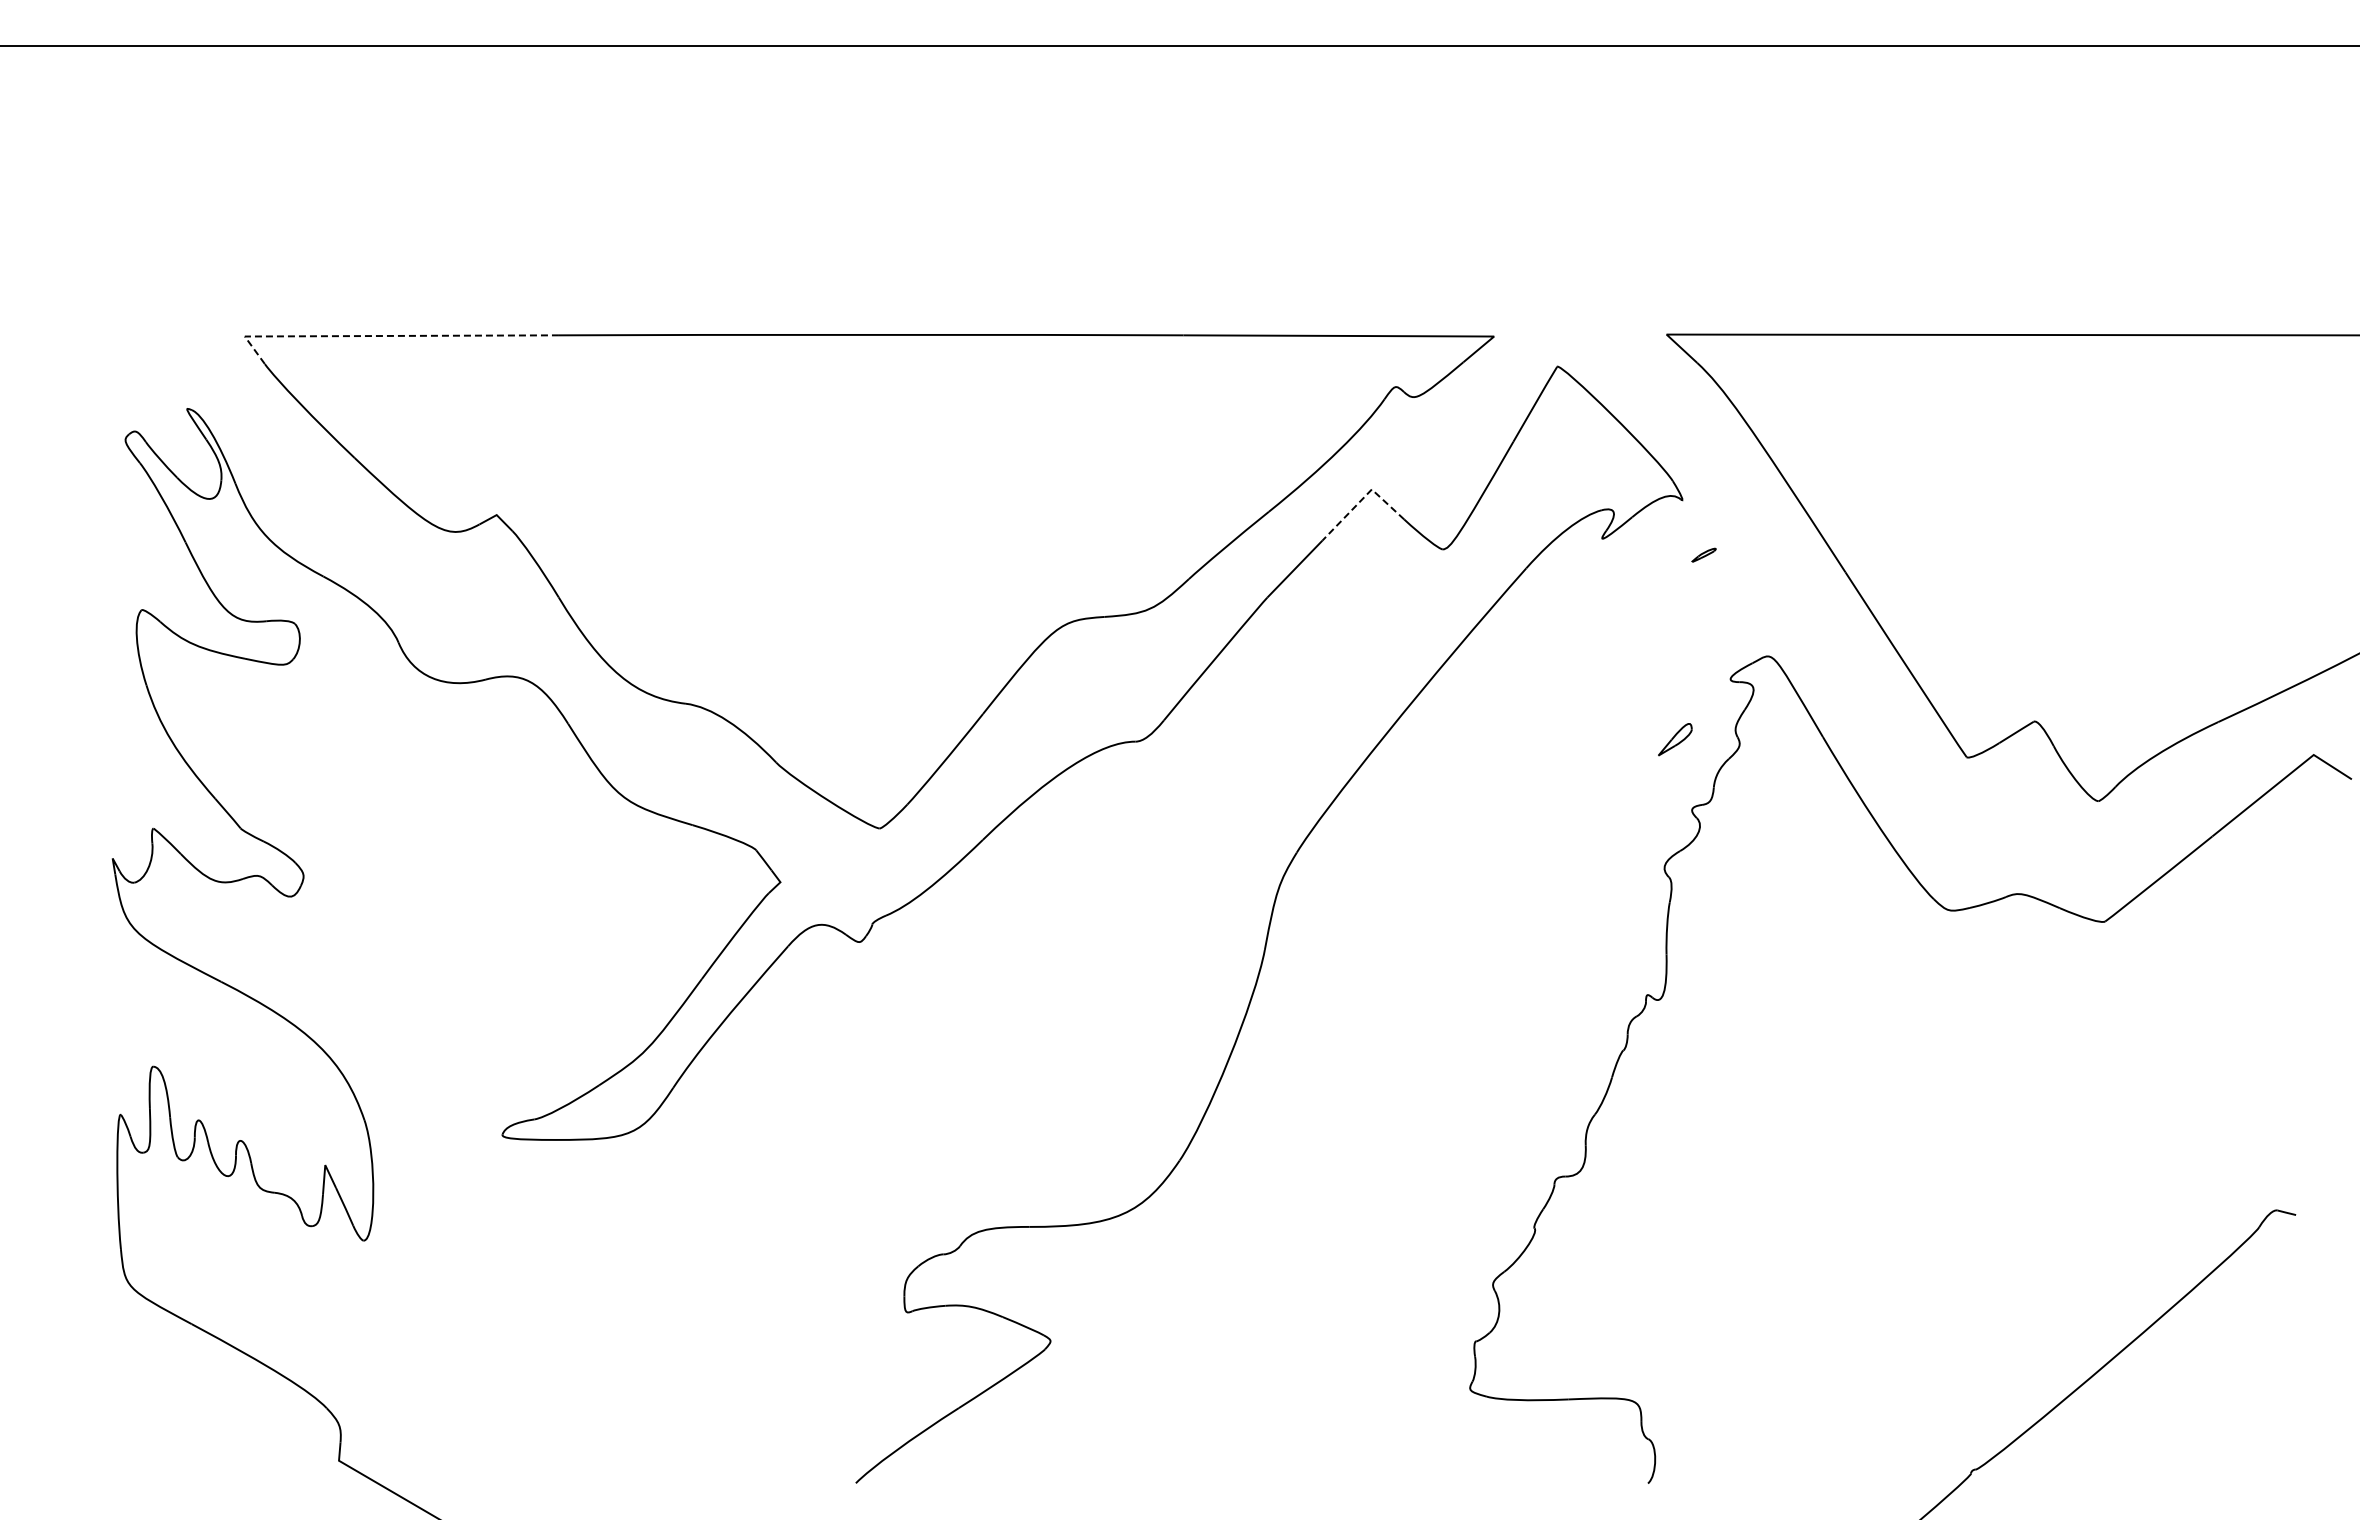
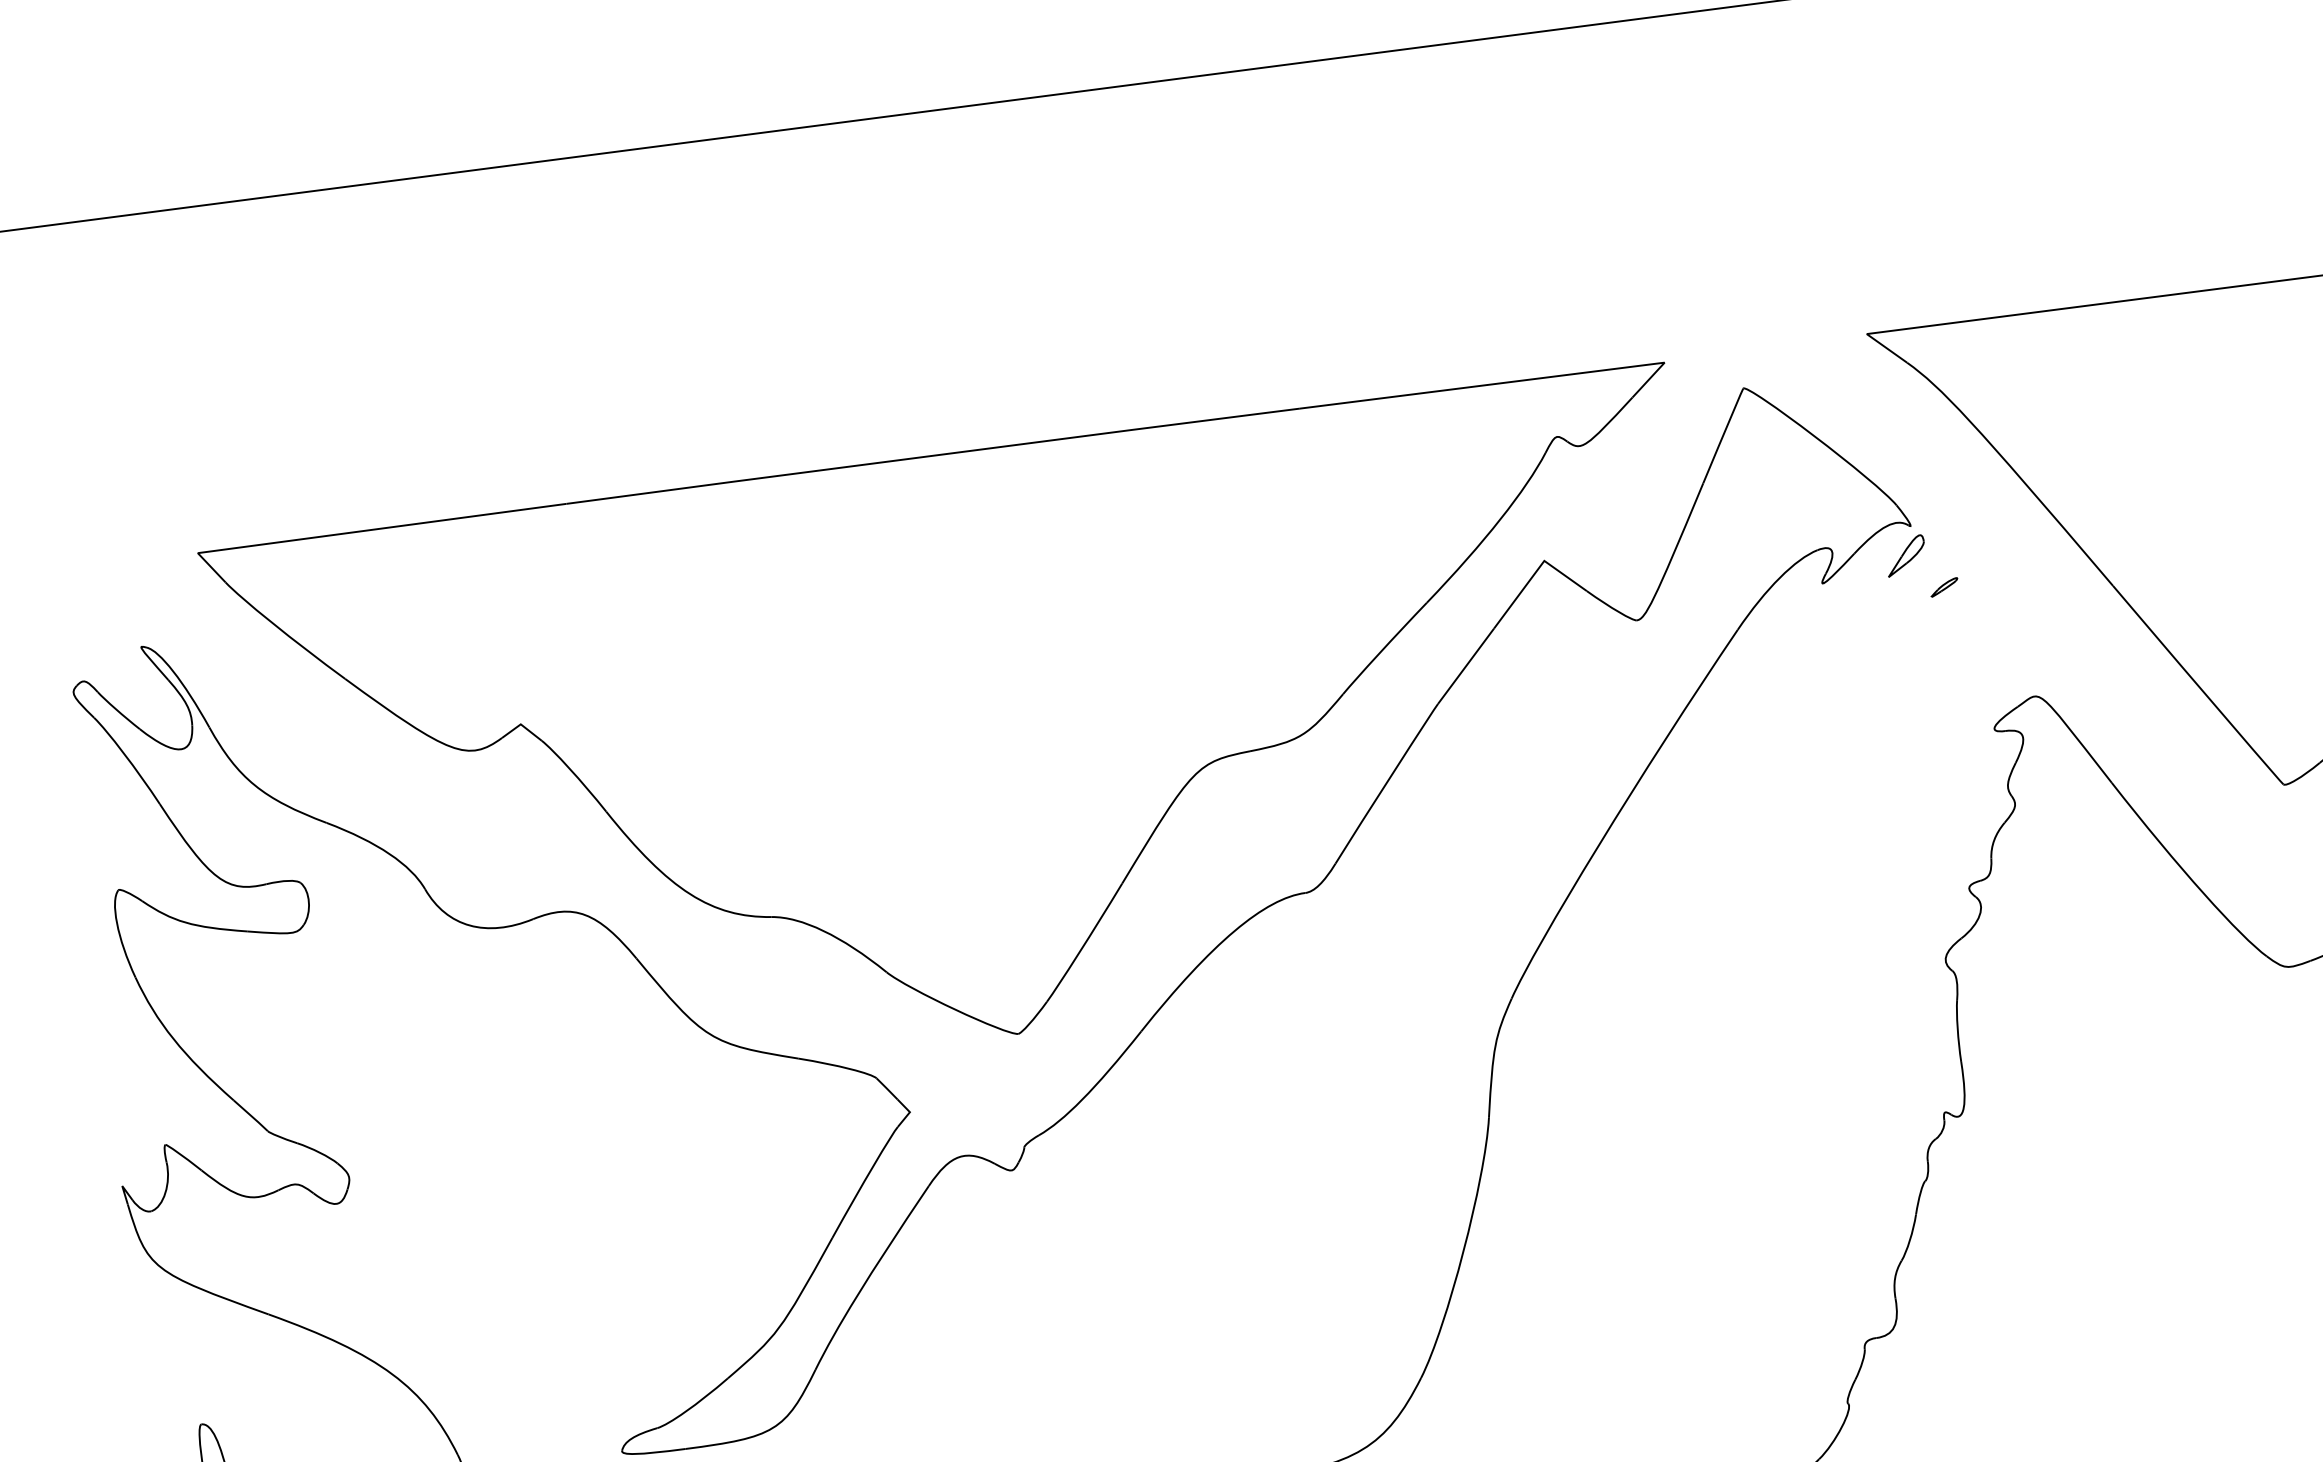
line: (383, 336) -> (360, 531), dashed -> solid
line: (1362, 498) -> (1534, 572), dashed -> solid
part: (1675, 739) -> (1906, 555), moved

